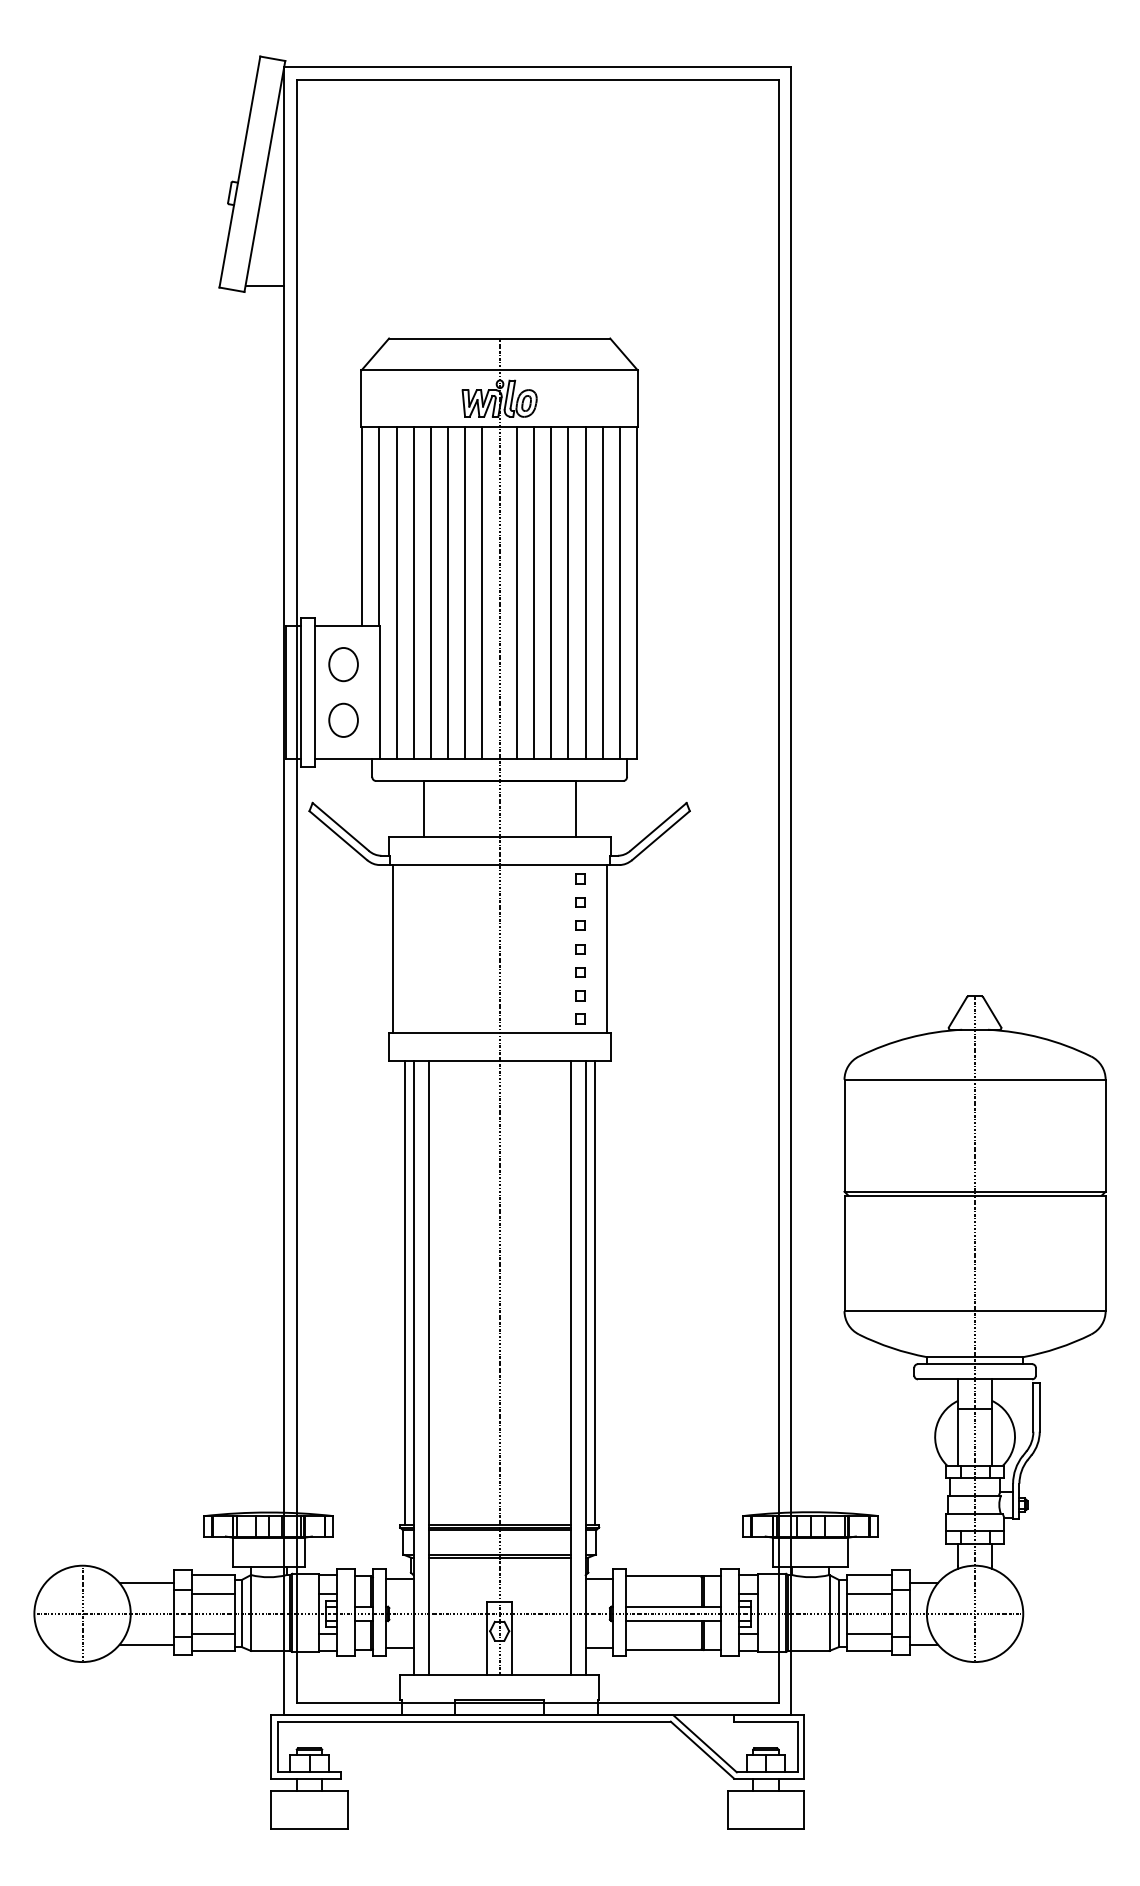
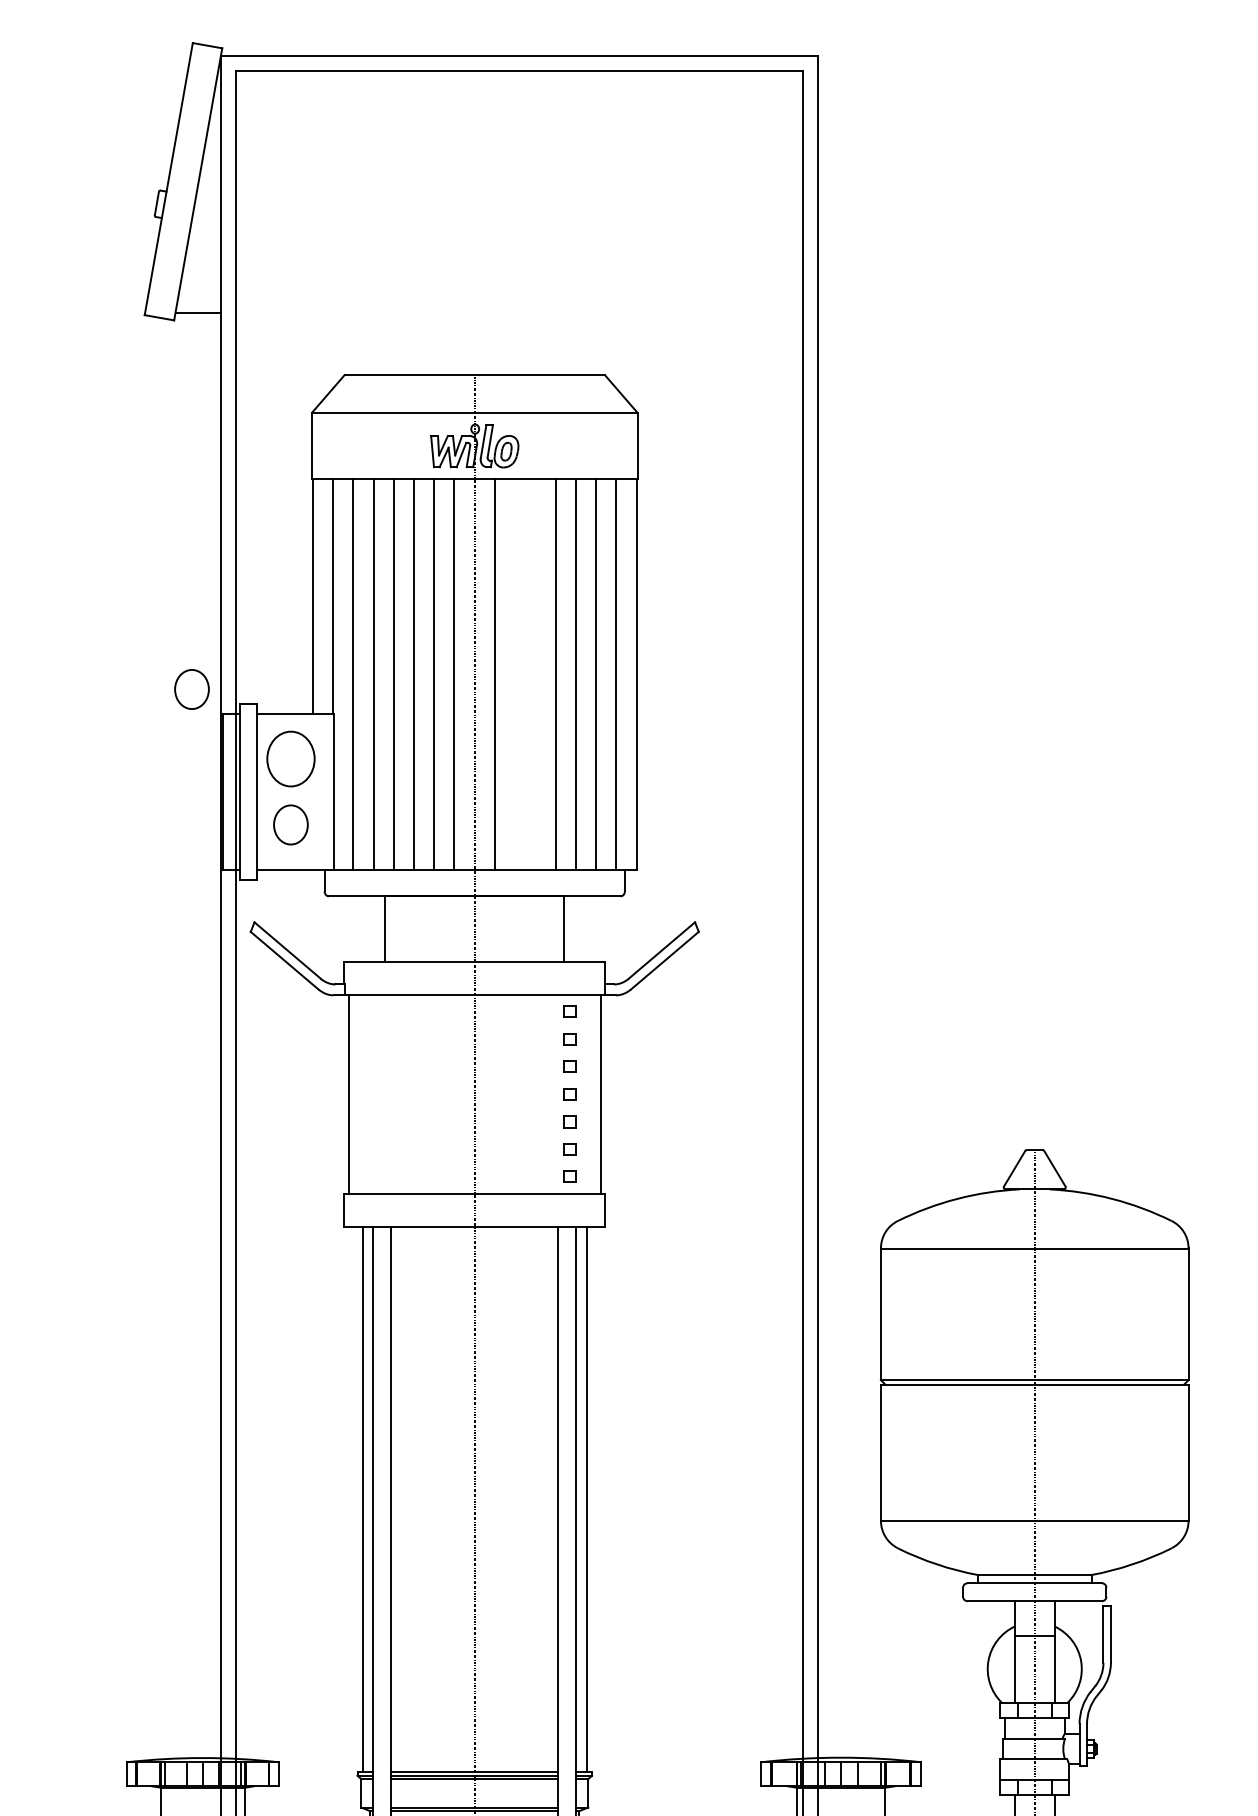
line: (534, 592) -> (515, 674), removed
line: (551, 592) -> (535, 674), removed
part: (259, 604) -> (191, 688), added
part: (343, 664) -> (290, 759), size x1.4

